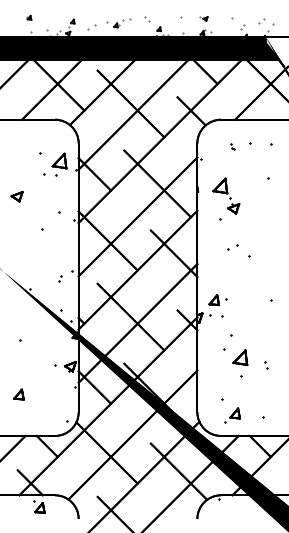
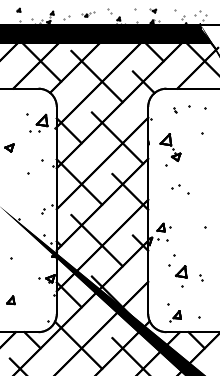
part: (118, 23) -> (87, 14), size x0.7

